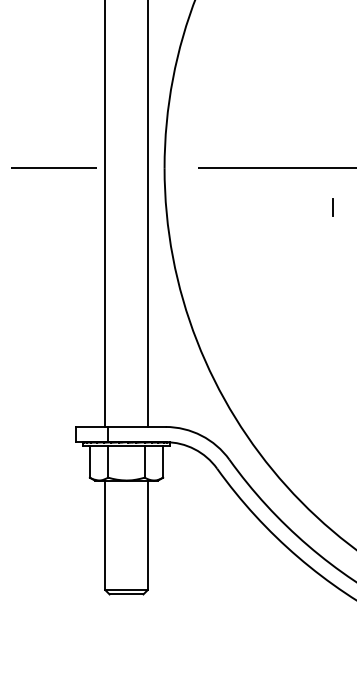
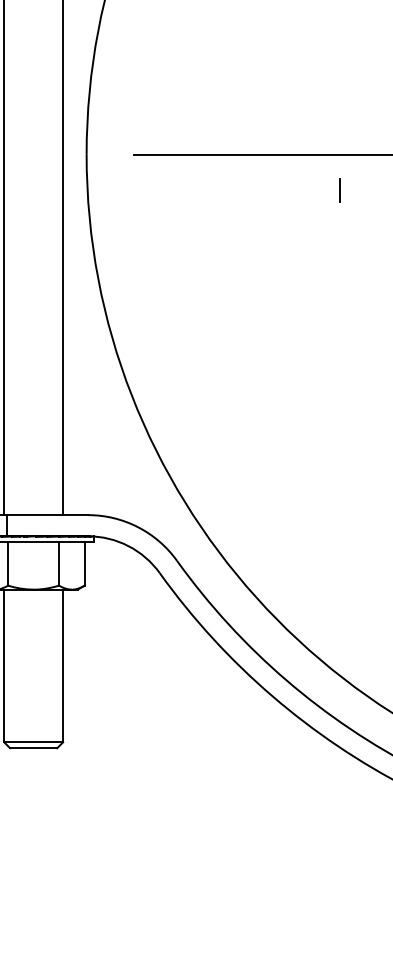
line: (332, 207) -> (338, 190), moved

